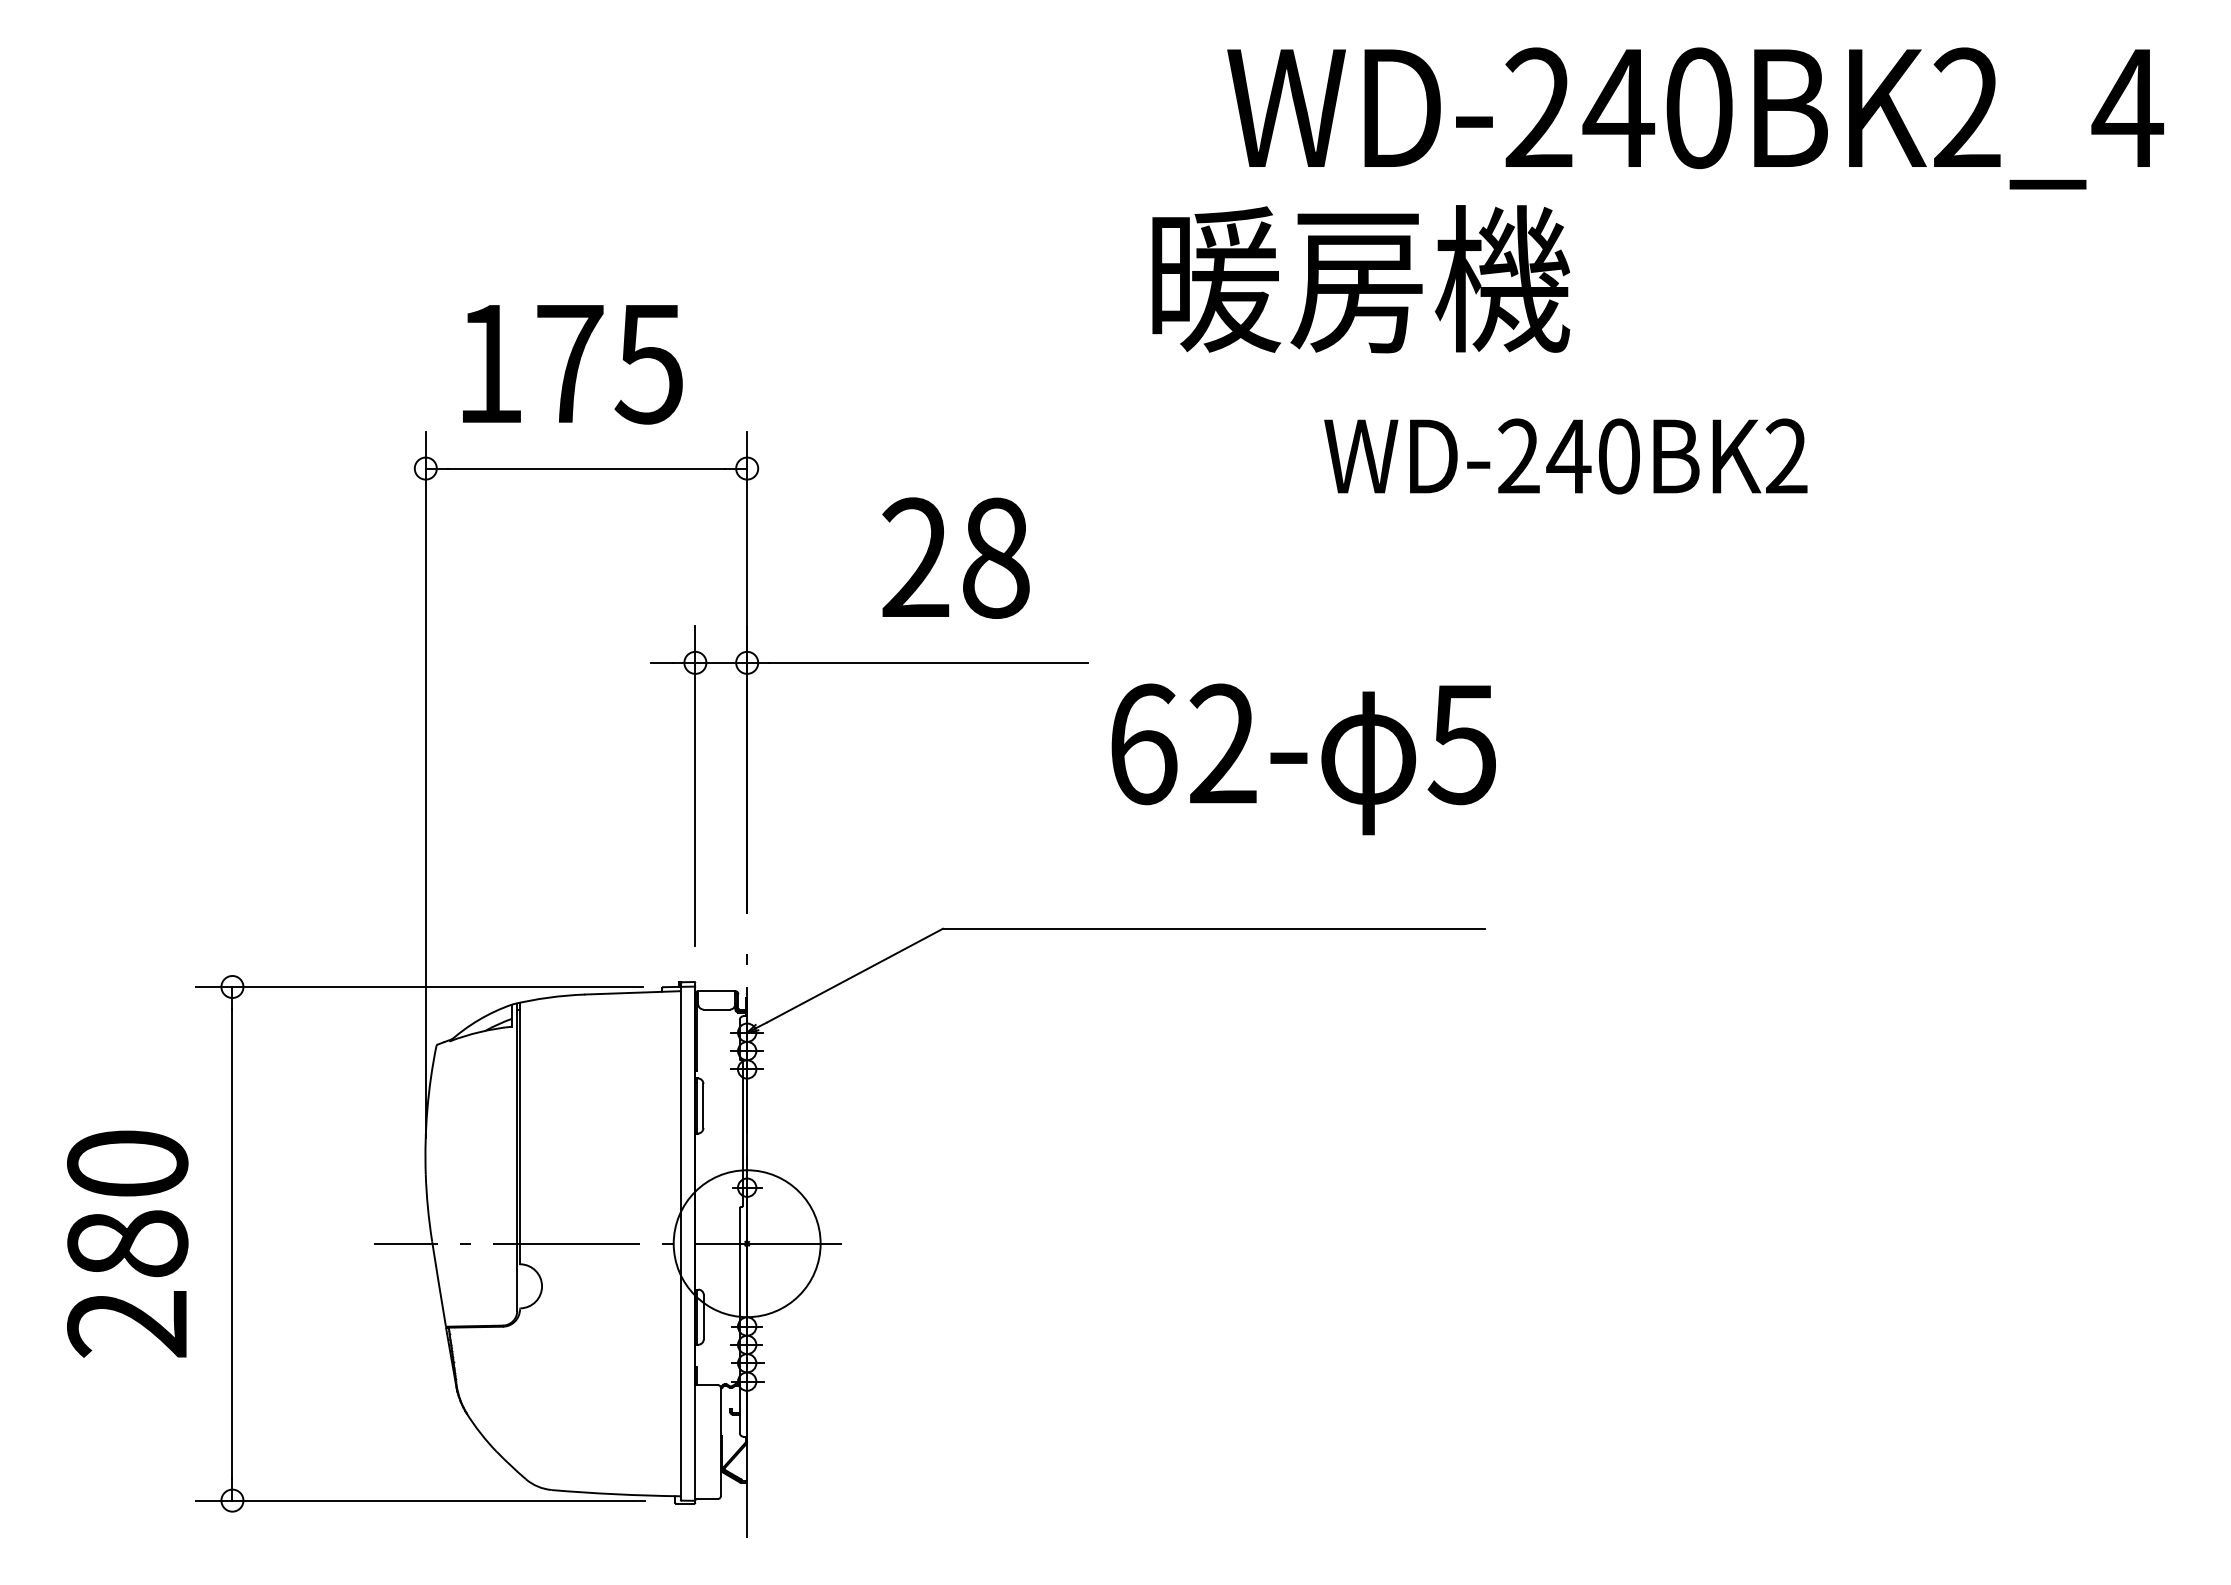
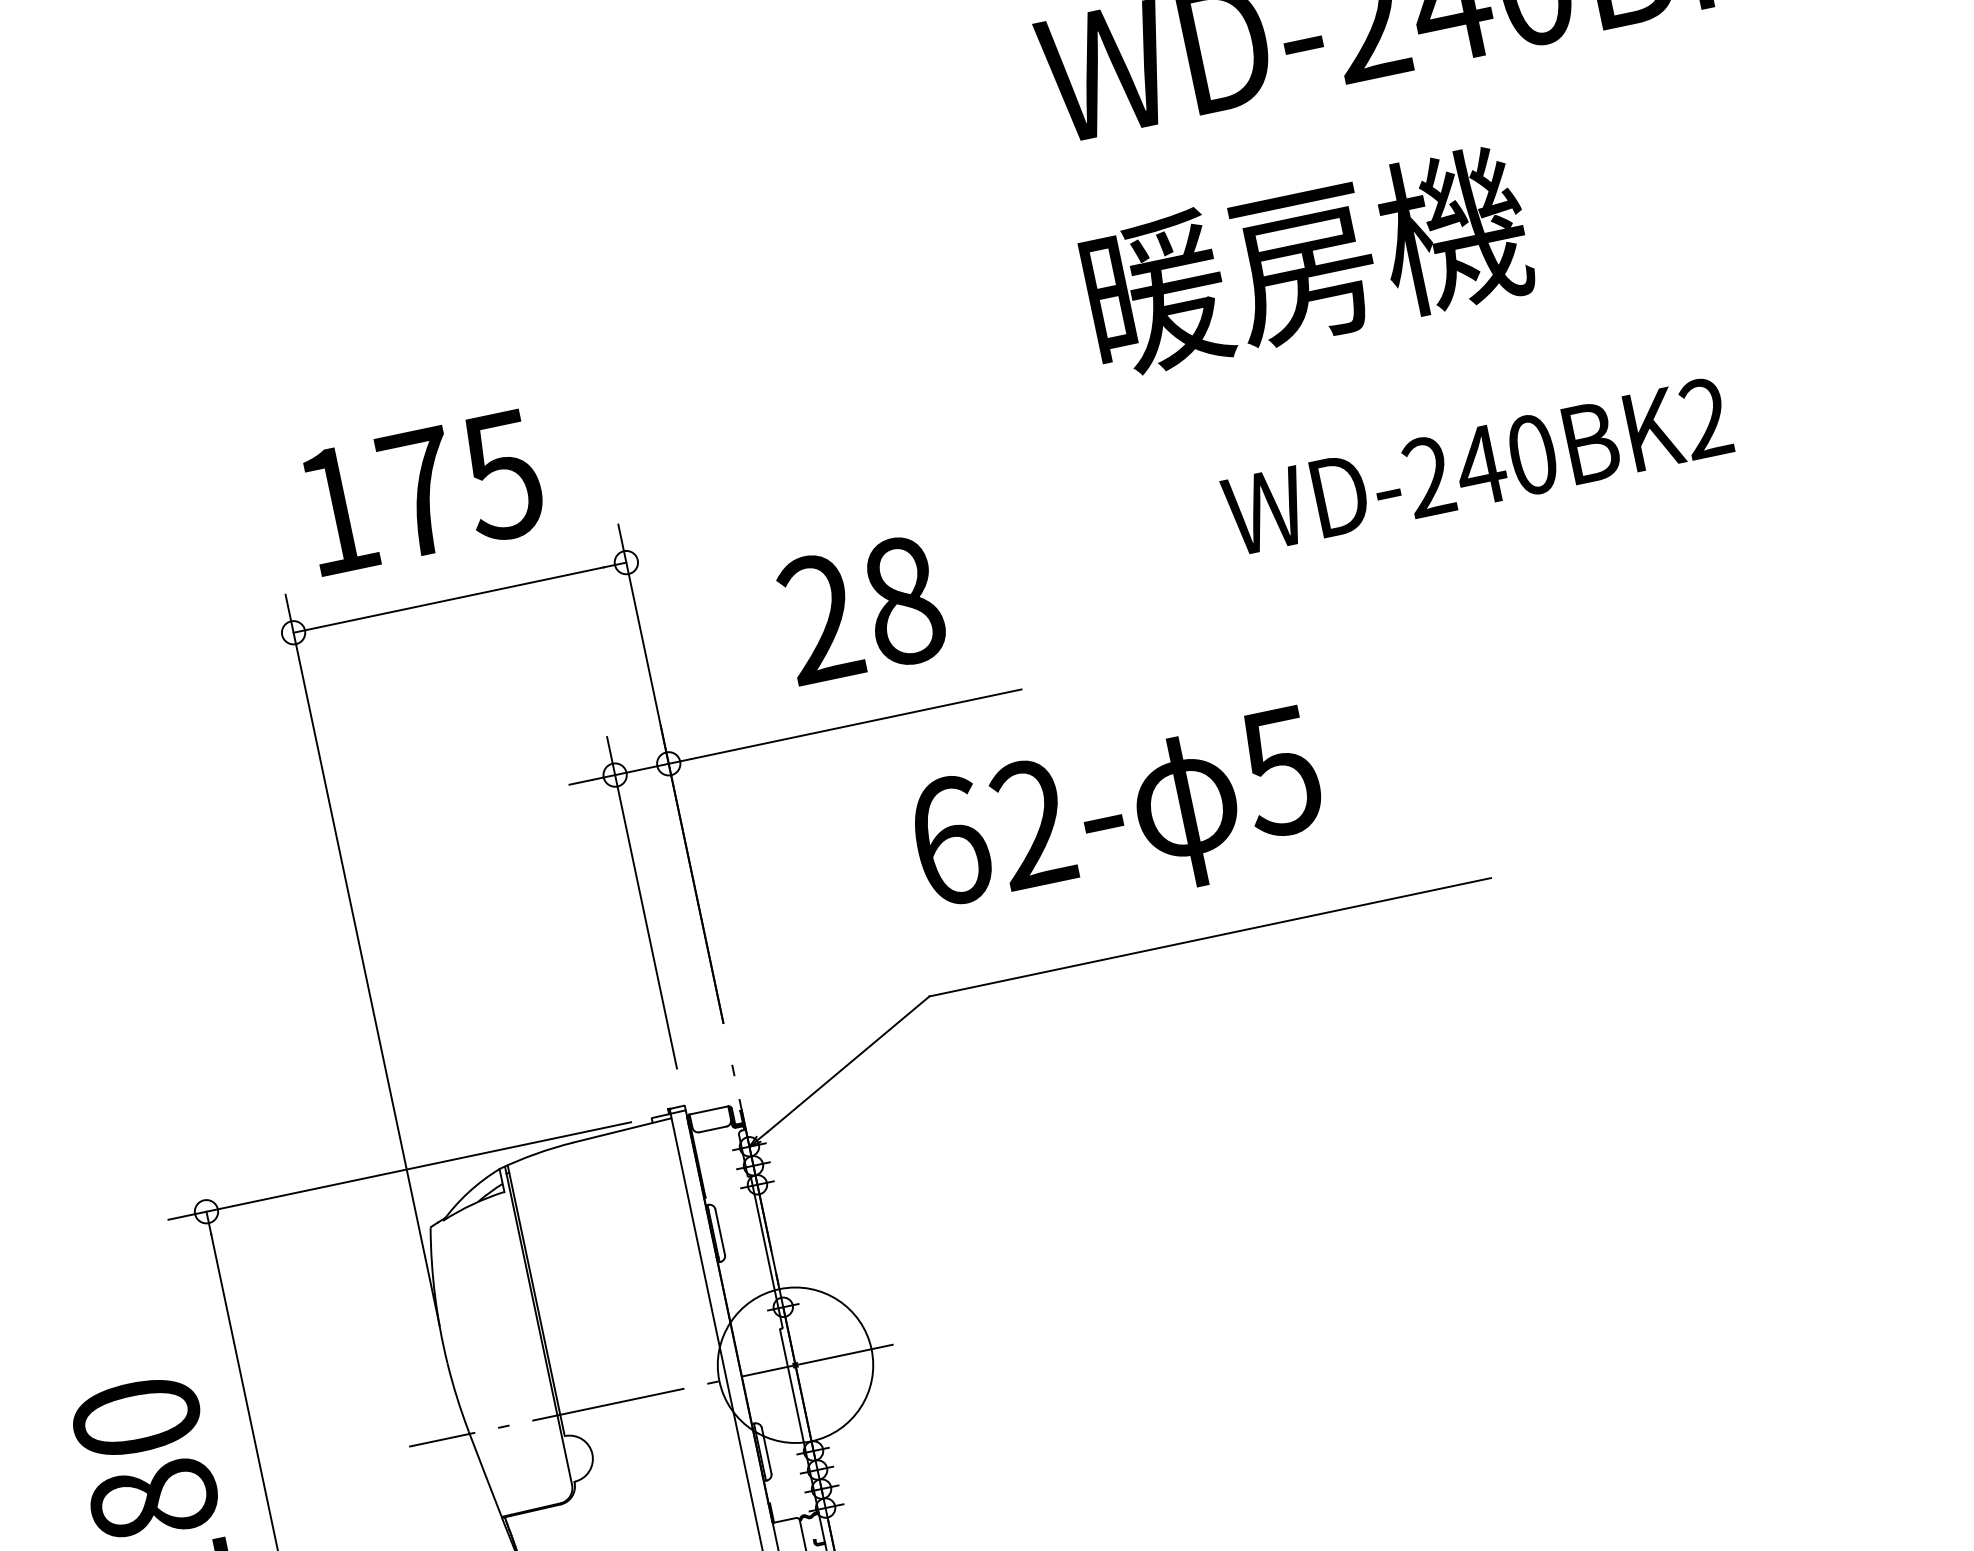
text: (1361, 279) -> (1307, 262), moved
text: (1565, 456) -> (1477, 466), moved
text: (1303, 759) -> (1119, 822), moved

